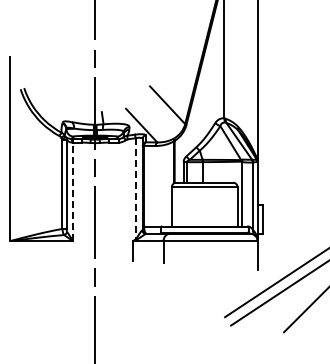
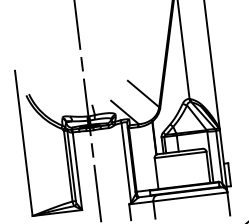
line: (135, 188) -> (126, 162), dashed -> solid
line: (73, 191) -> (77, 170), dashed -> solid

